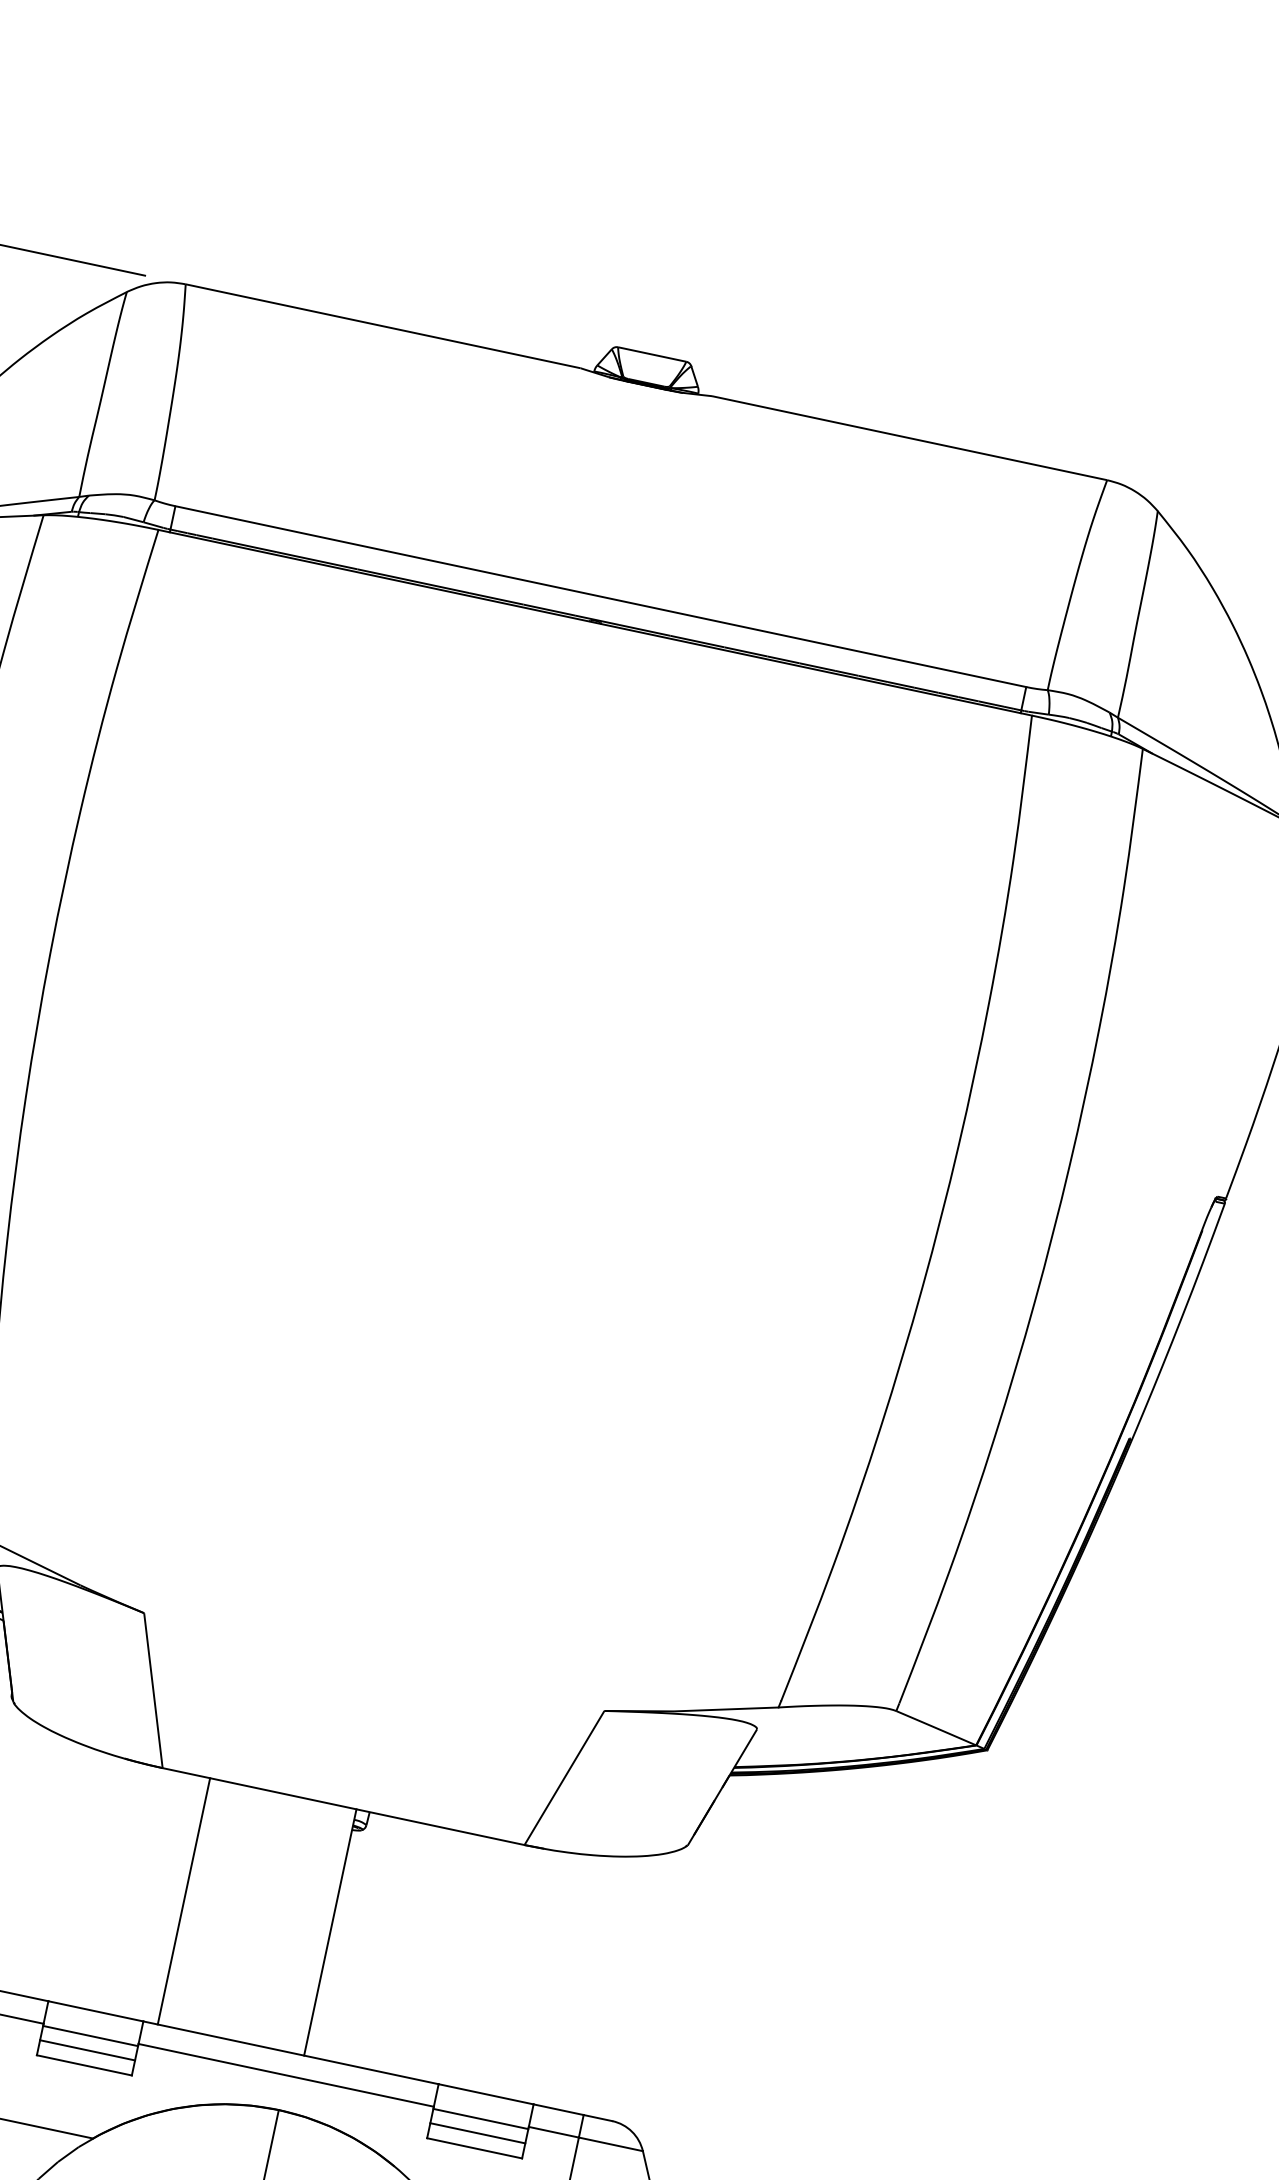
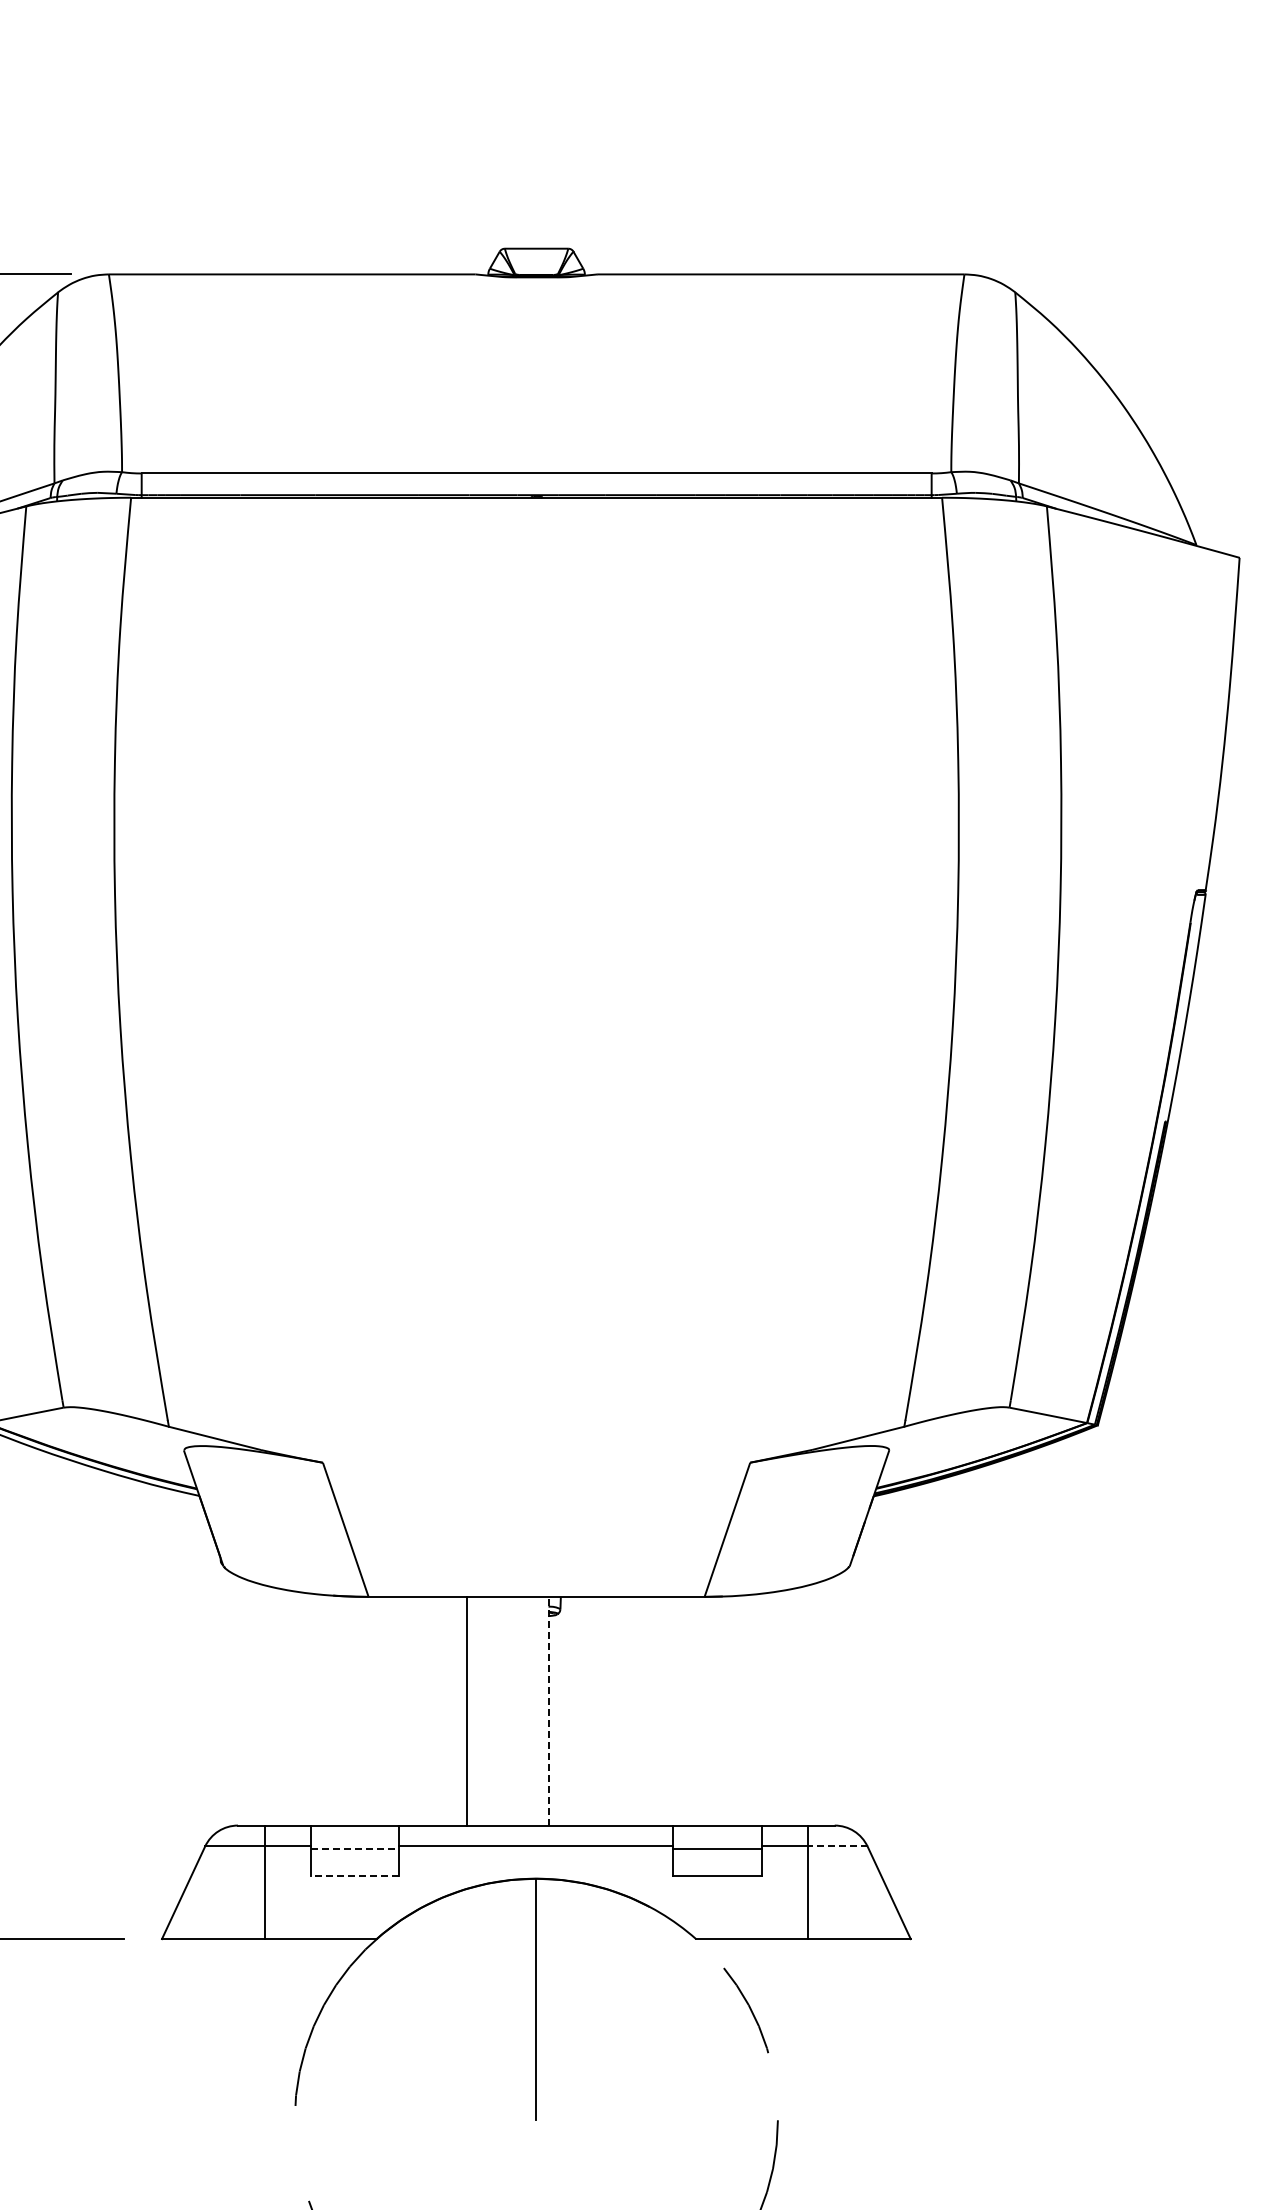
line: (183, 1900) -> (466, 1710), moved
line: (330, 1931) -> (548, 1710), solid -> dashed
line: (90, 2036) -> (355, 1848), solid -> dashed
line: (87, 2050) -> (355, 1861), removed
line: (83, 2064) -> (354, 1875), solid -> dashed
line: (477, 2132) -> (717, 1861), removed
line: (610, 2144) -> (837, 1846), solid -> dashed

